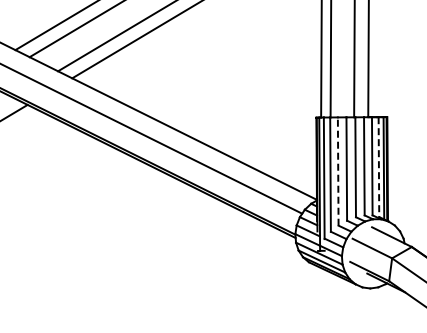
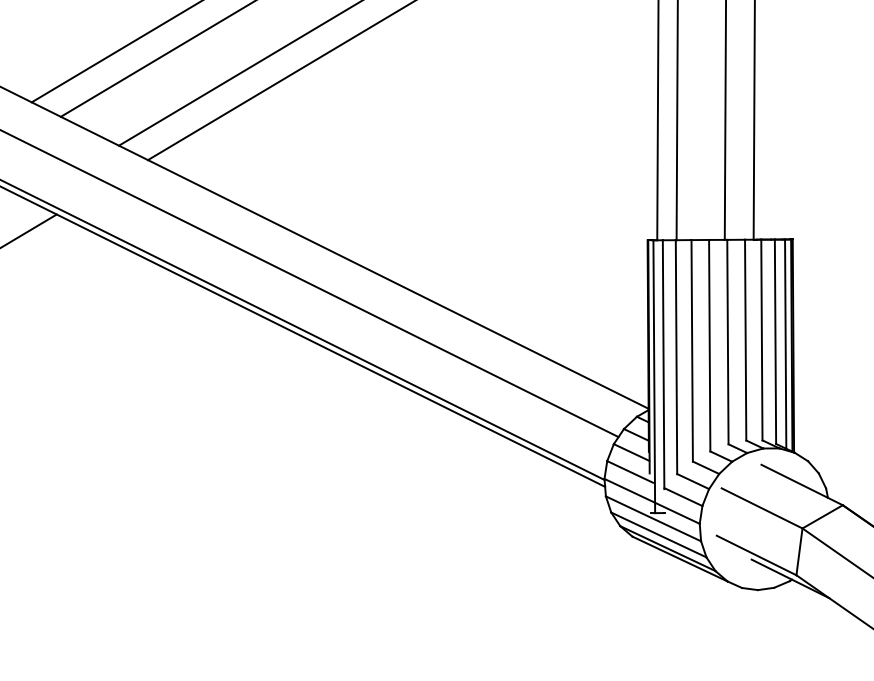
line: (378, 167) -> (774, 342), dashed -> solid
line: (338, 171) -> (692, 350), dashed -> solid

